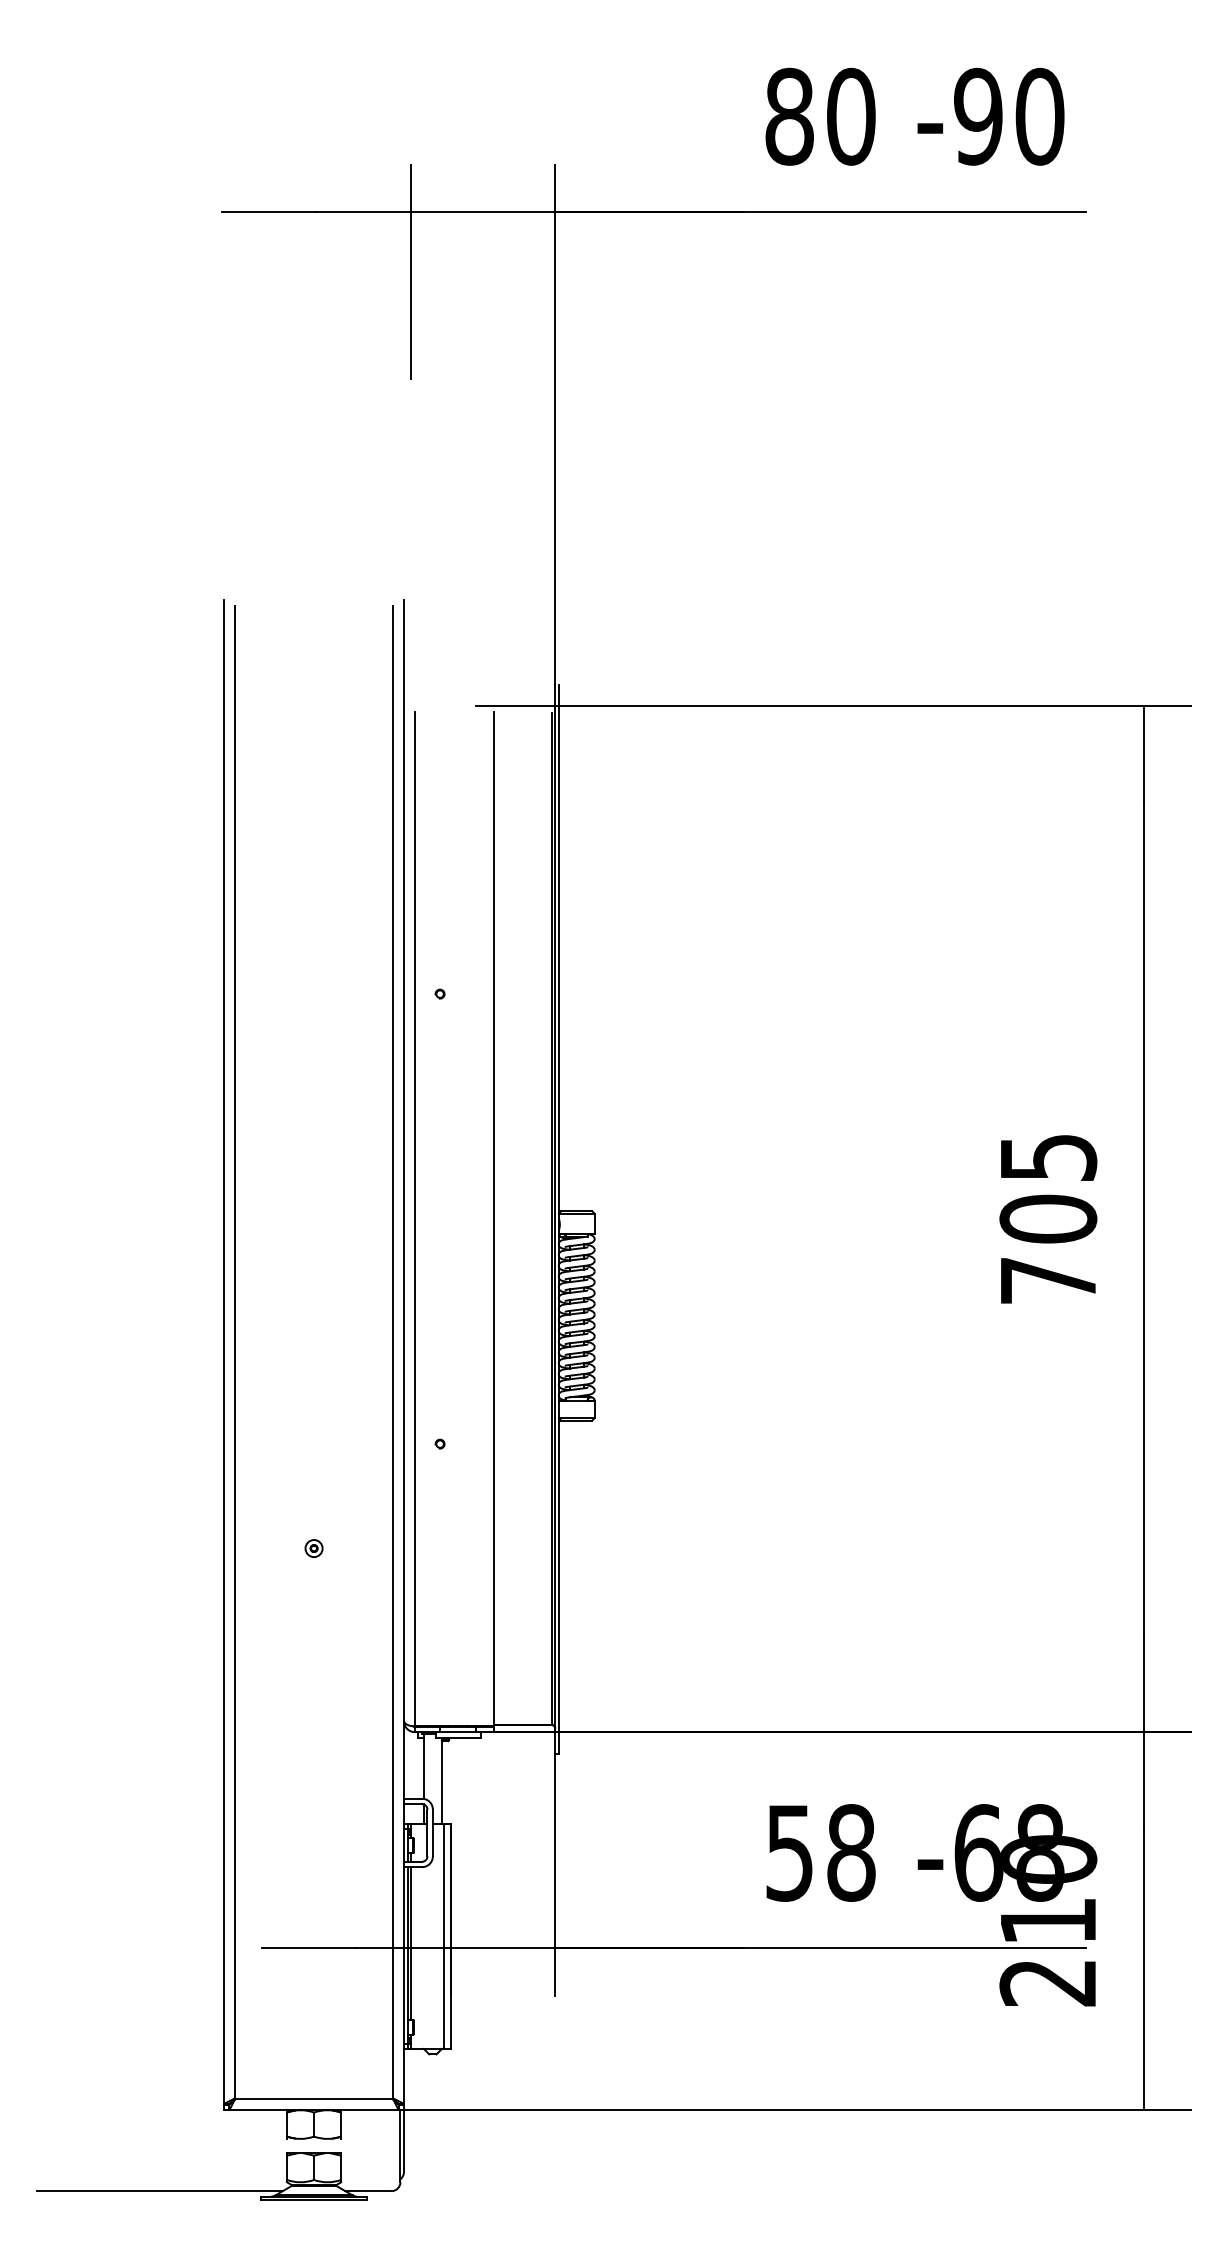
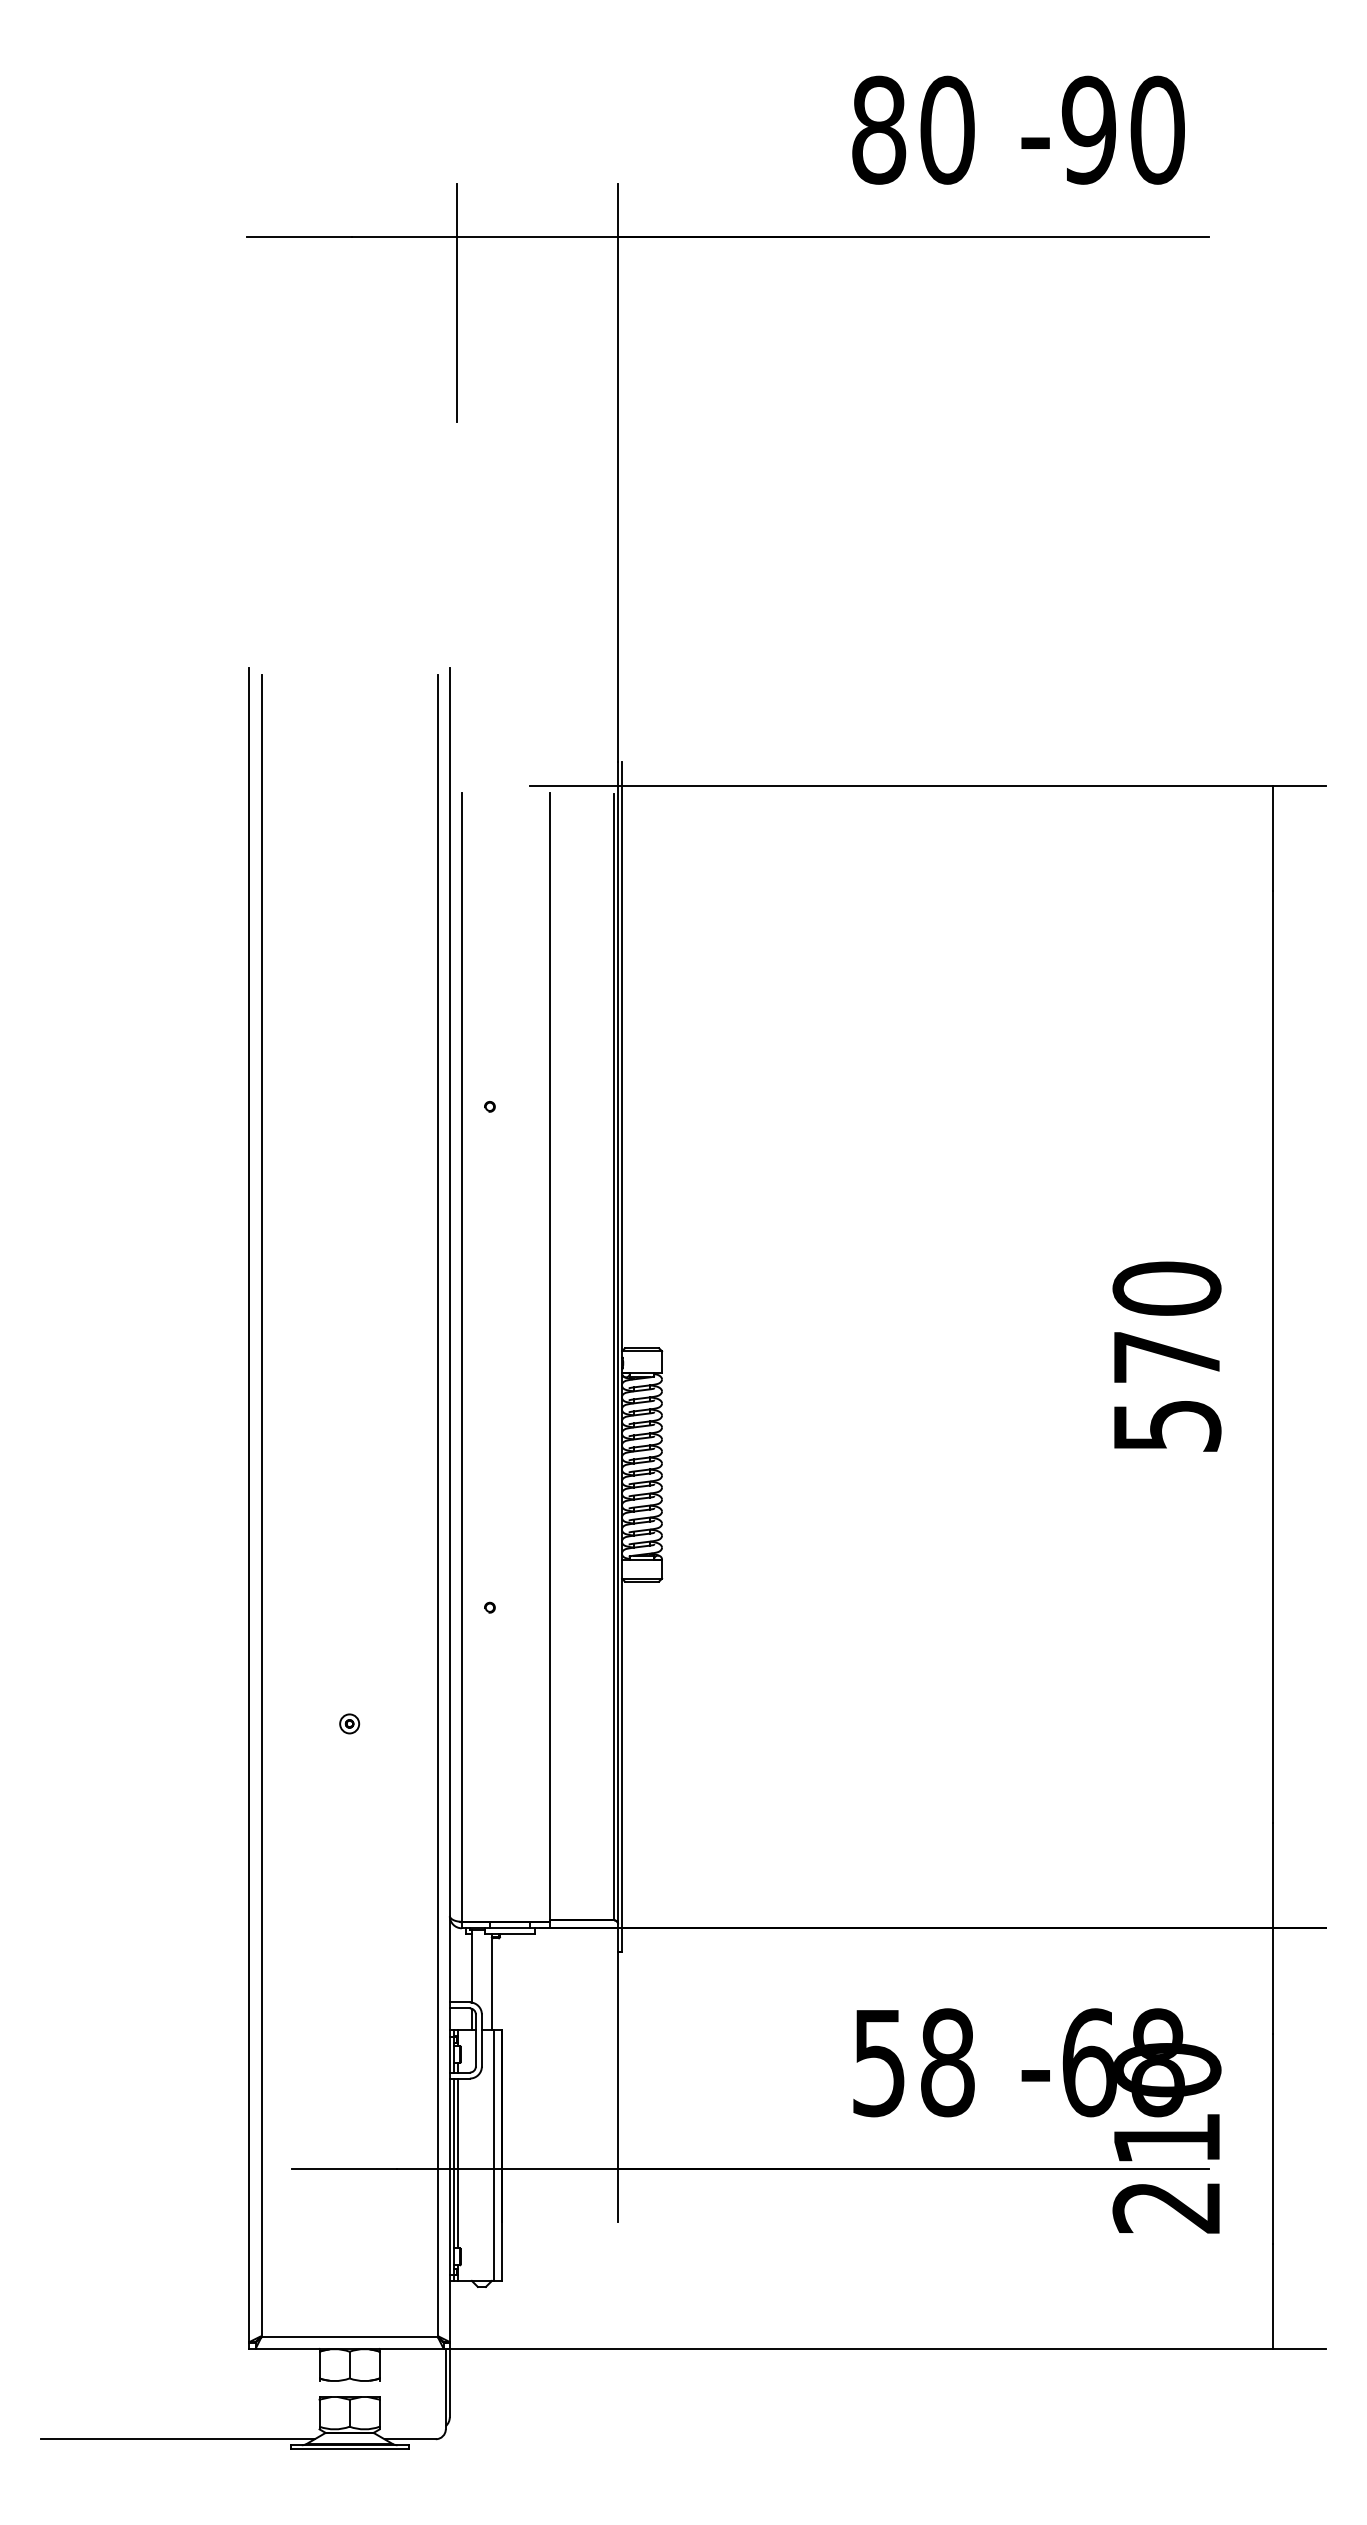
text: (1047, 1218) -> (1166, 1356), 705 -> 570

